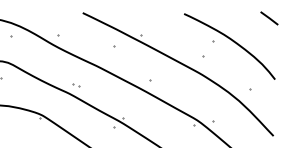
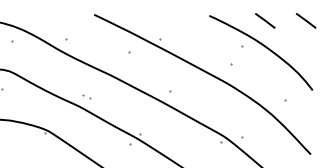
line: (233, 18) -> (265, 20), added

